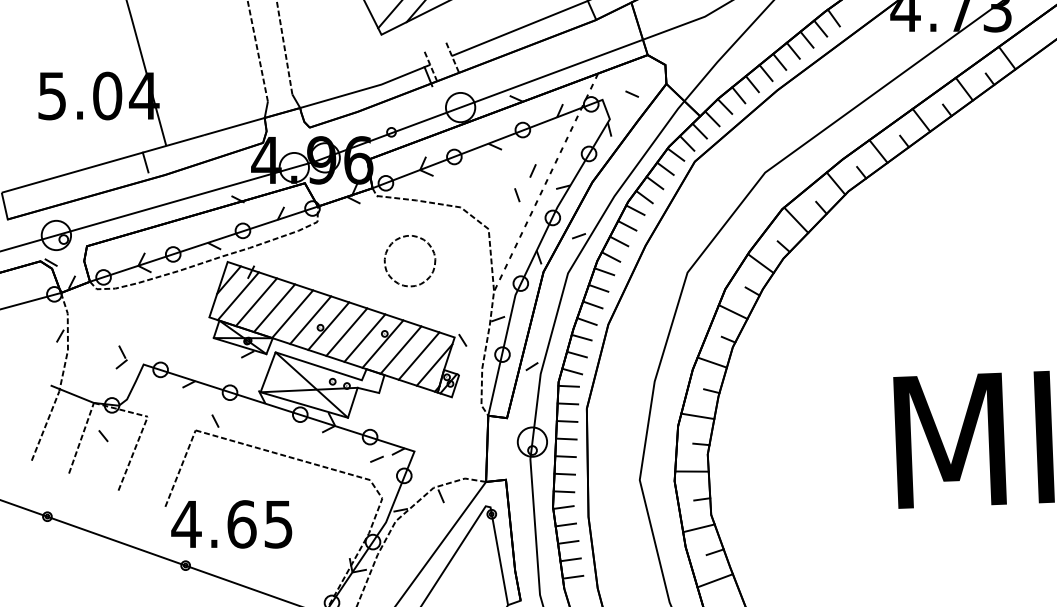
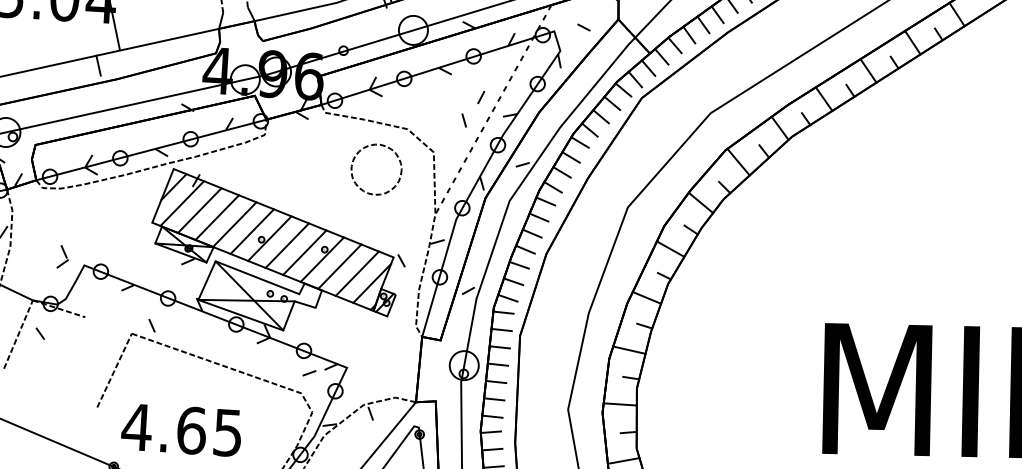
part: (397, 281) -> (362, 189), moved
line: (132, 453) -> (68, 352), removed
text: (231, 524) -> (181, 430), moved

